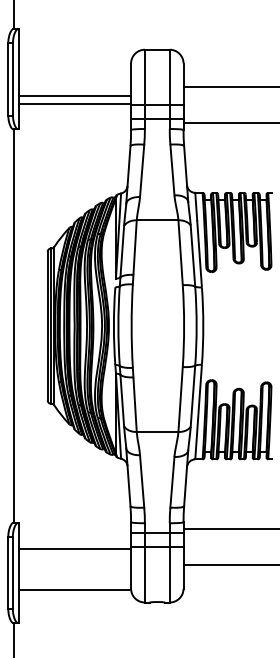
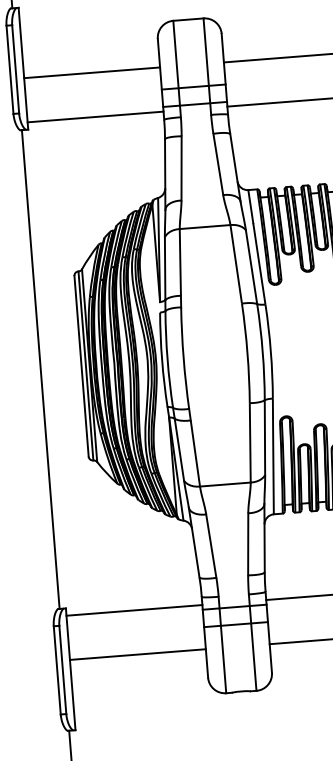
line: (75, 96) -> (95, 117), moved
line: (75, 104) -> (92, 73), moved
line: (75, 548) -> (134, 609), moved
line: (75, 590) -> (138, 654), moved

